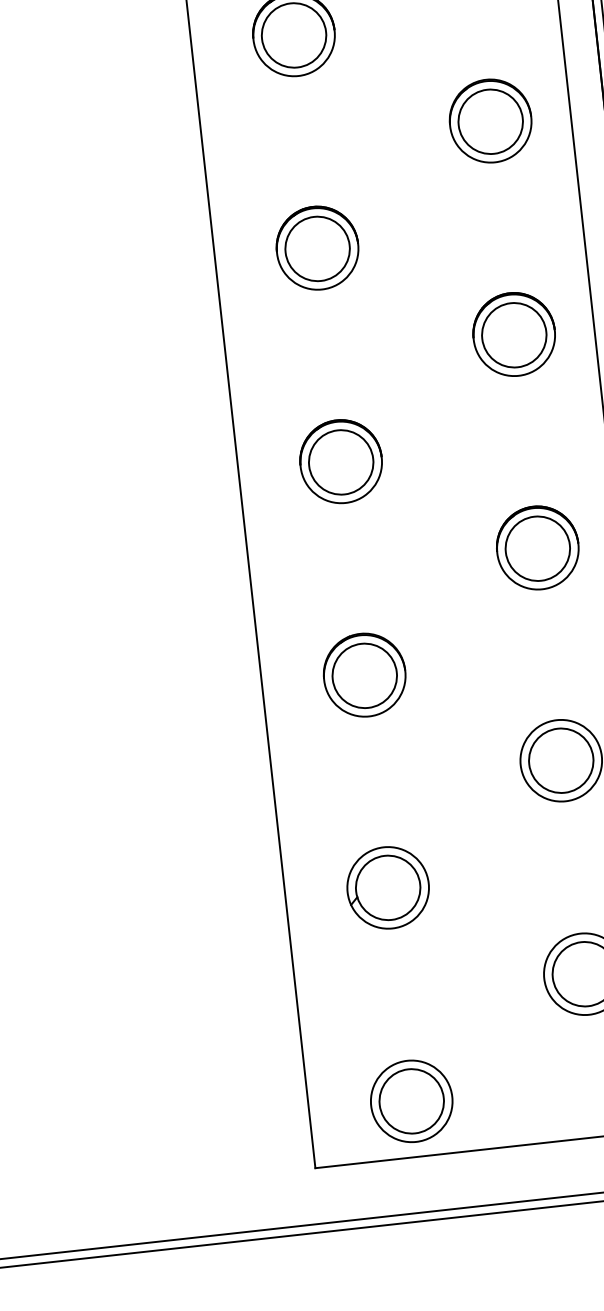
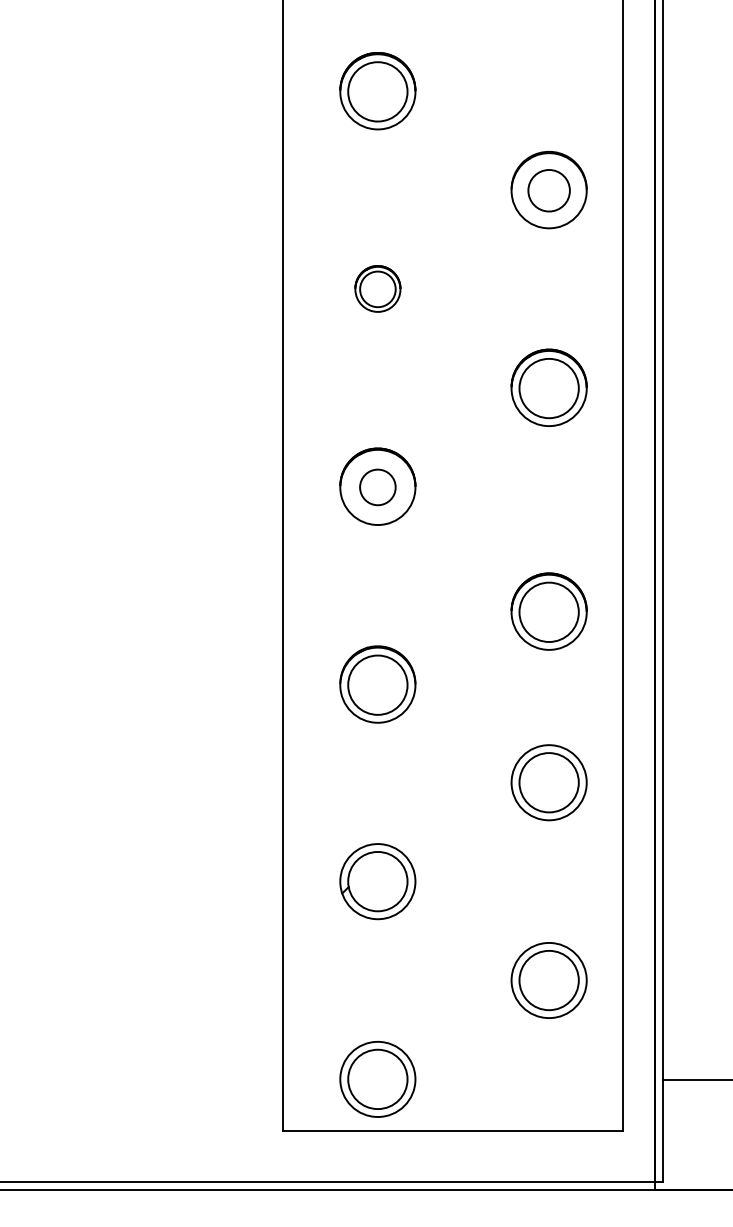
circle: (489, 121) -> (548, 190), size x0.7
part: (317, 247) -> (377, 288), size x0.6
circle: (340, 462) -> (377, 487), size x0.6
part: (537, 547) -> (548, 611), moved

